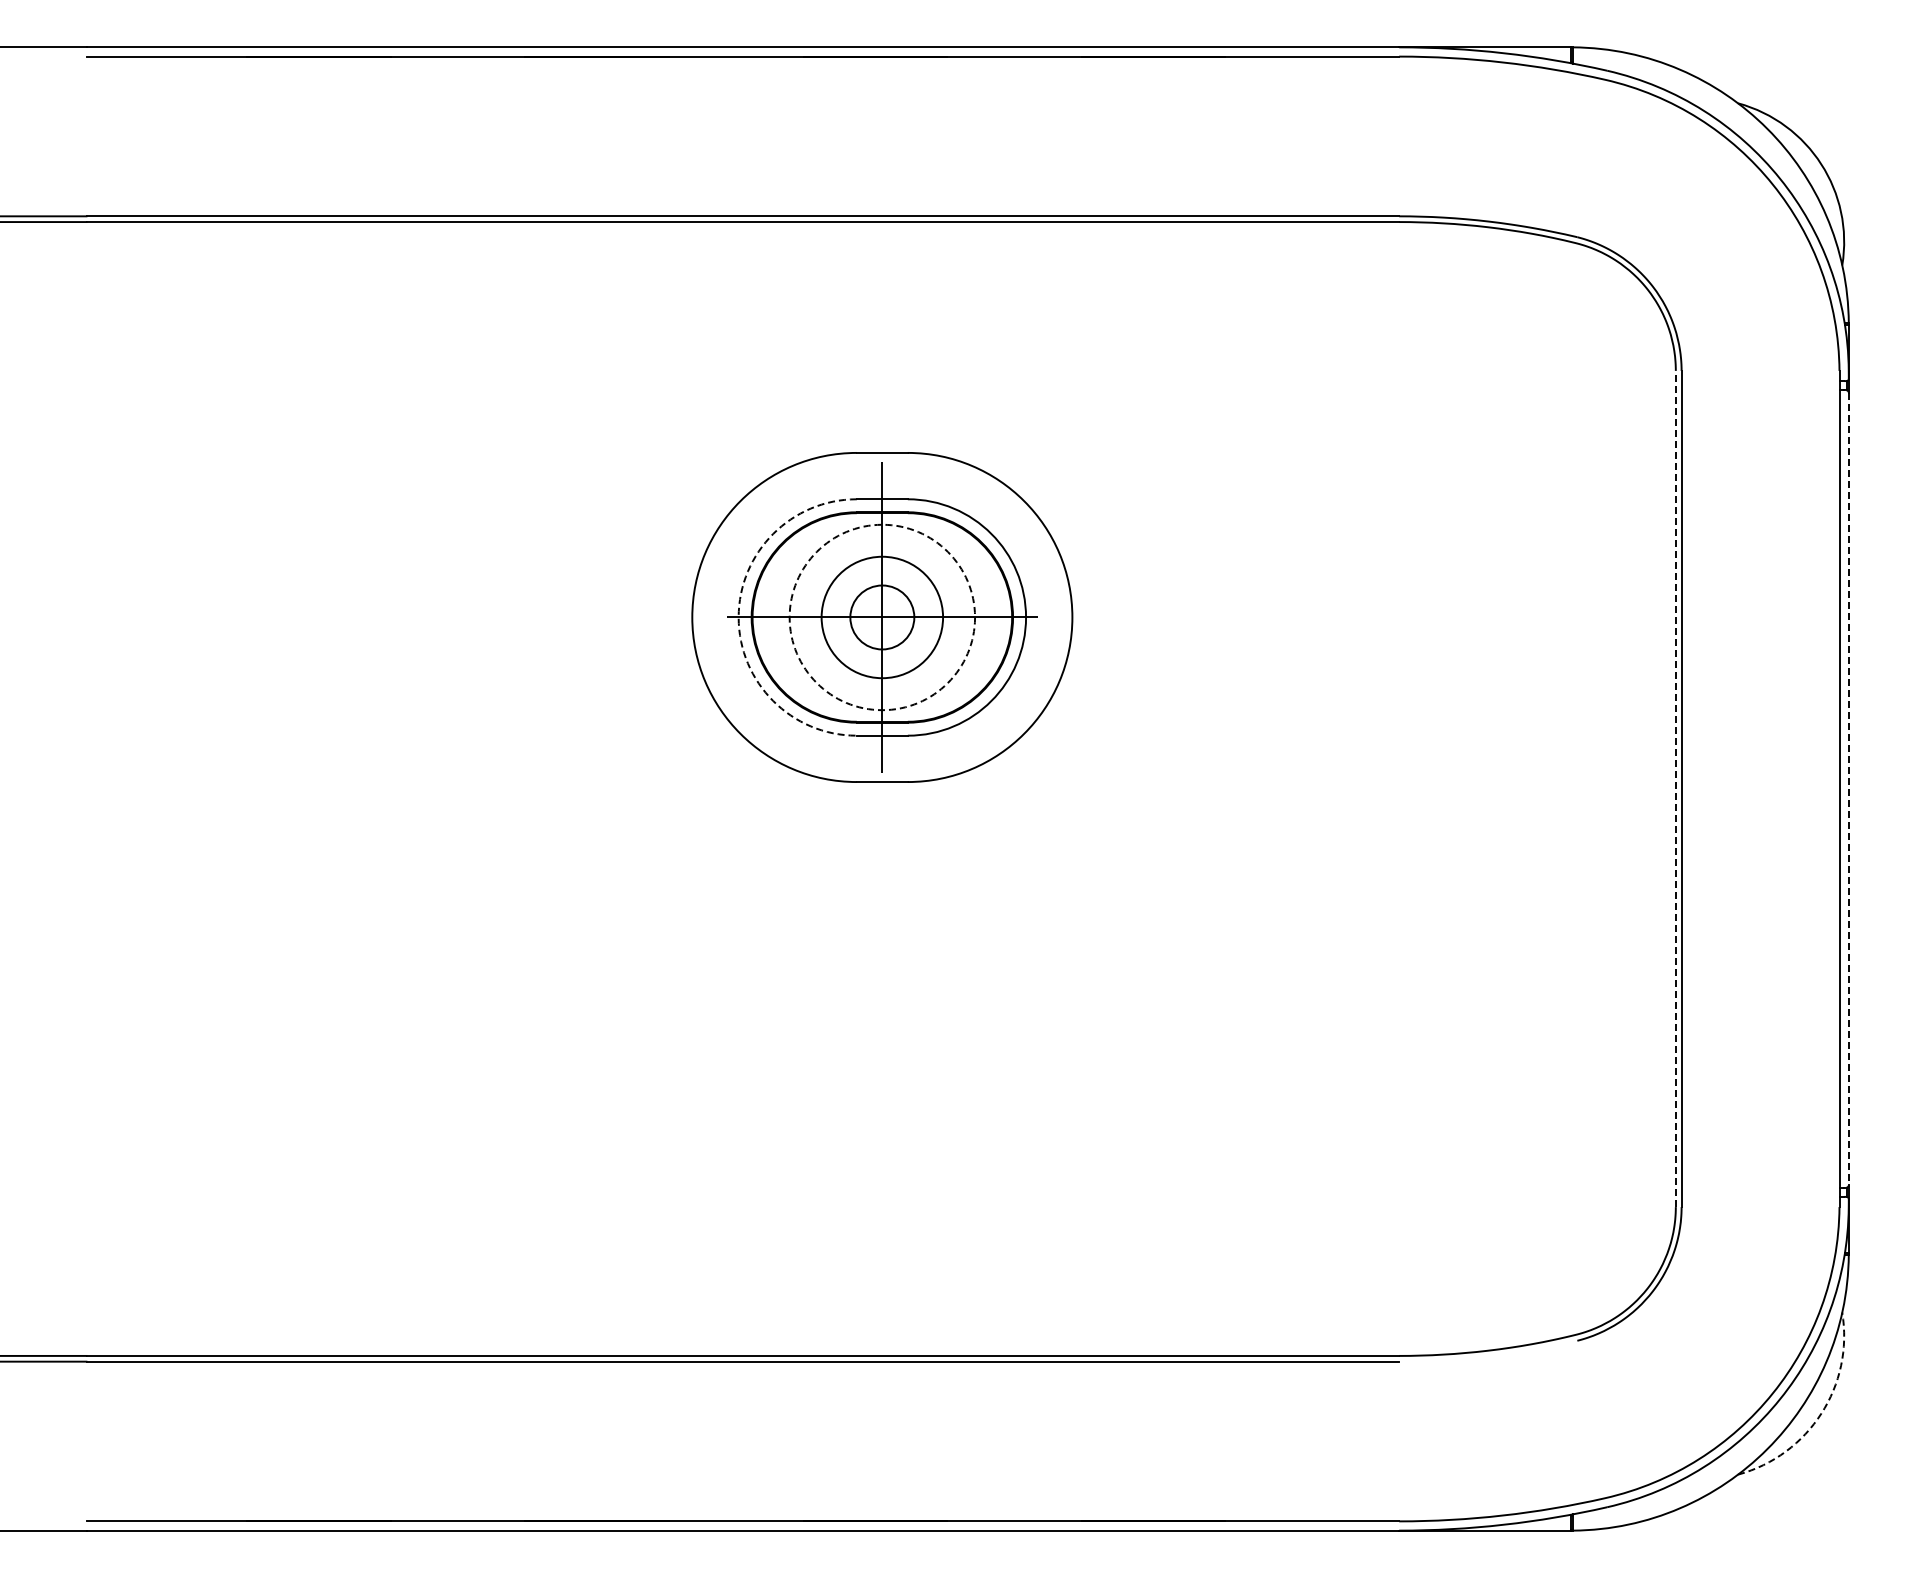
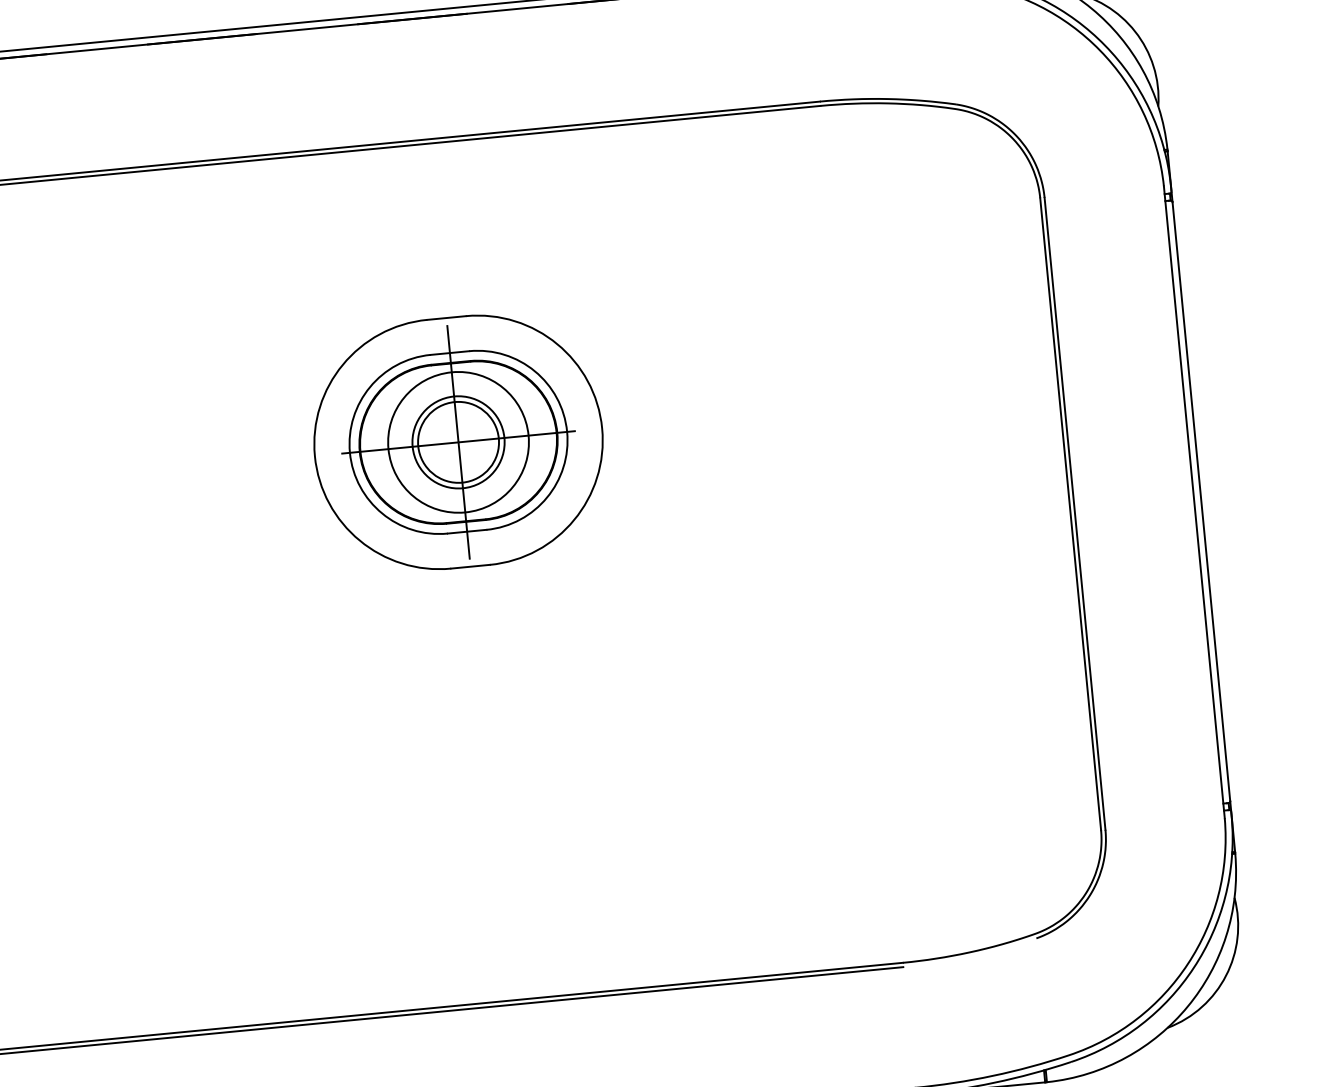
arc: (738, 617) -> (349, 452), dashed -> solid
circle: (882, 617) -> (458, 442), dashed -> solid
circle: (882, 617) -> (458, 442), size x1.67
line: (1675, 788) -> (1070, 513), dashed -> solid
line: (1848, 789) -> (1201, 502), dashed -> solid
arc: (1821, 1413) -> (1226, 975), dashed -> solid

